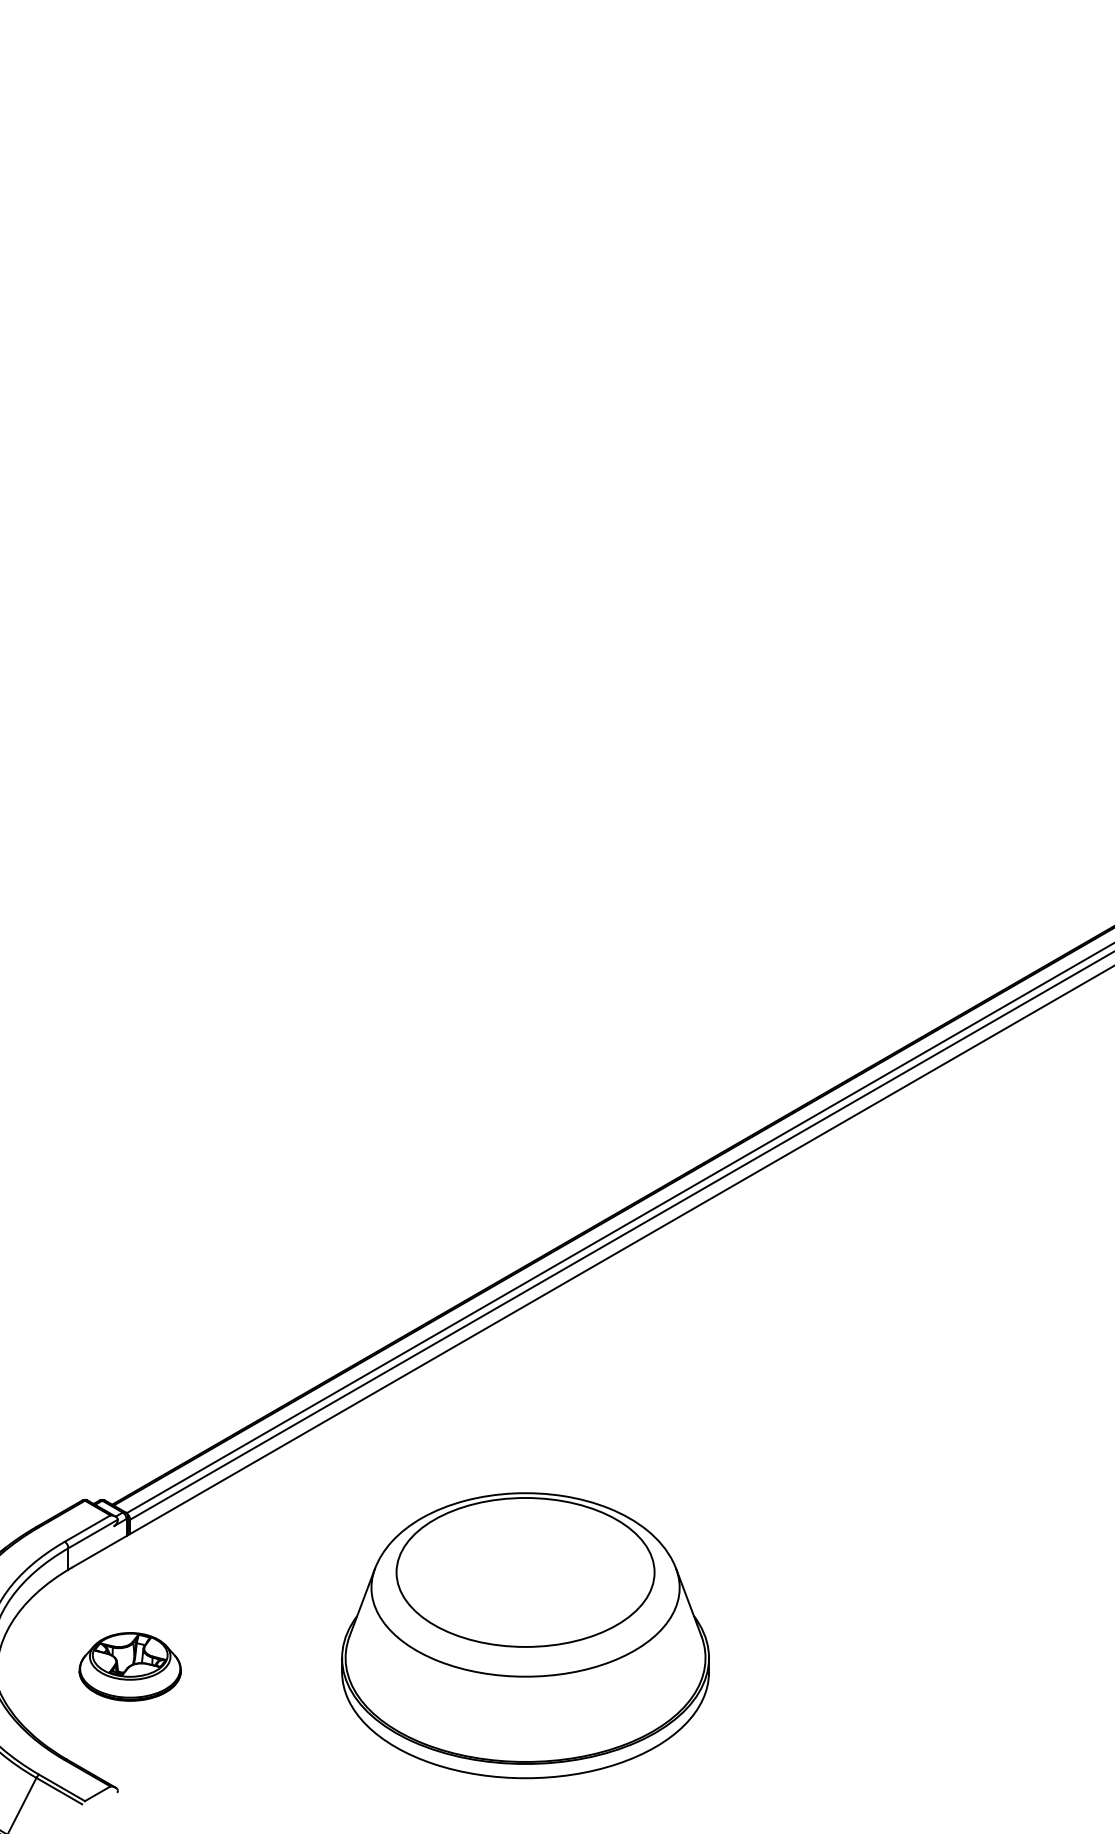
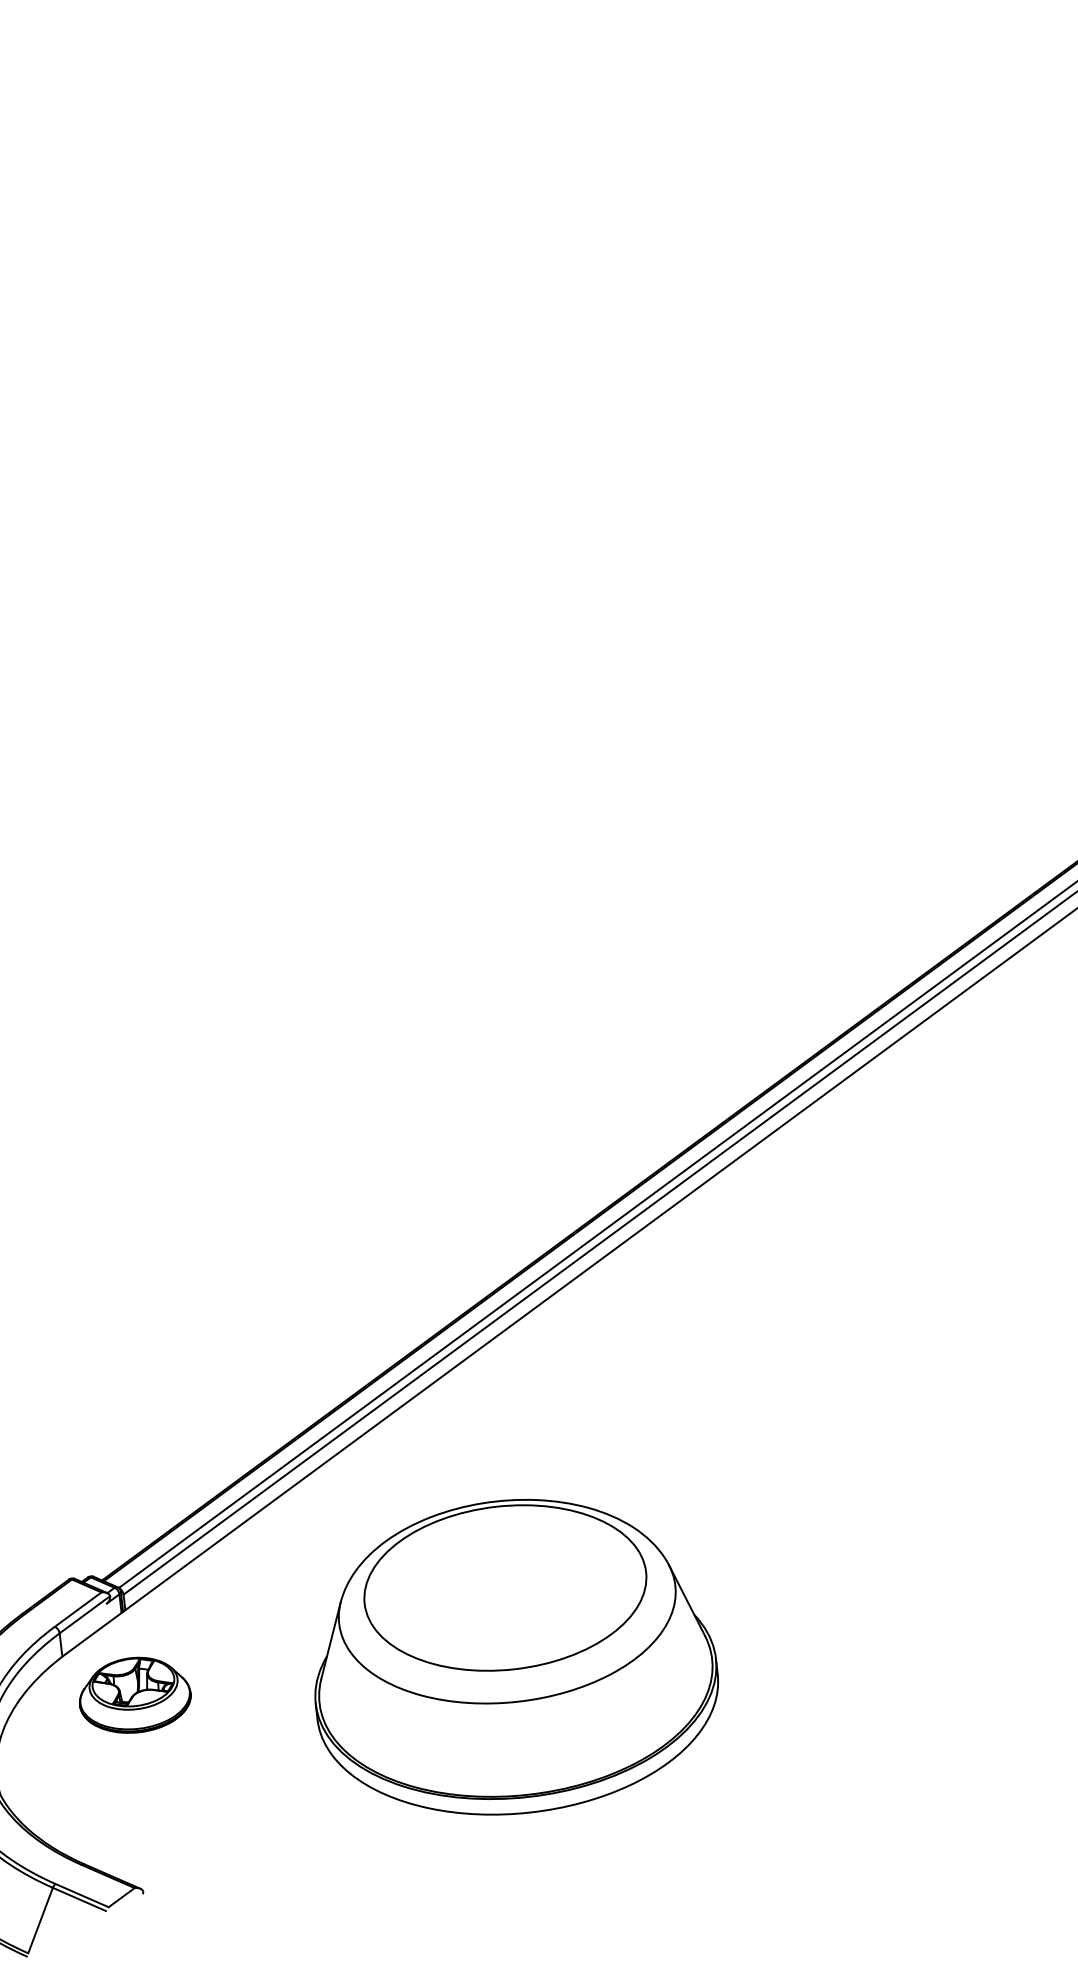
part: (525, 1635) -> (513, 1656), moved
part: (129, 1666) -> (134, 1694), moved

